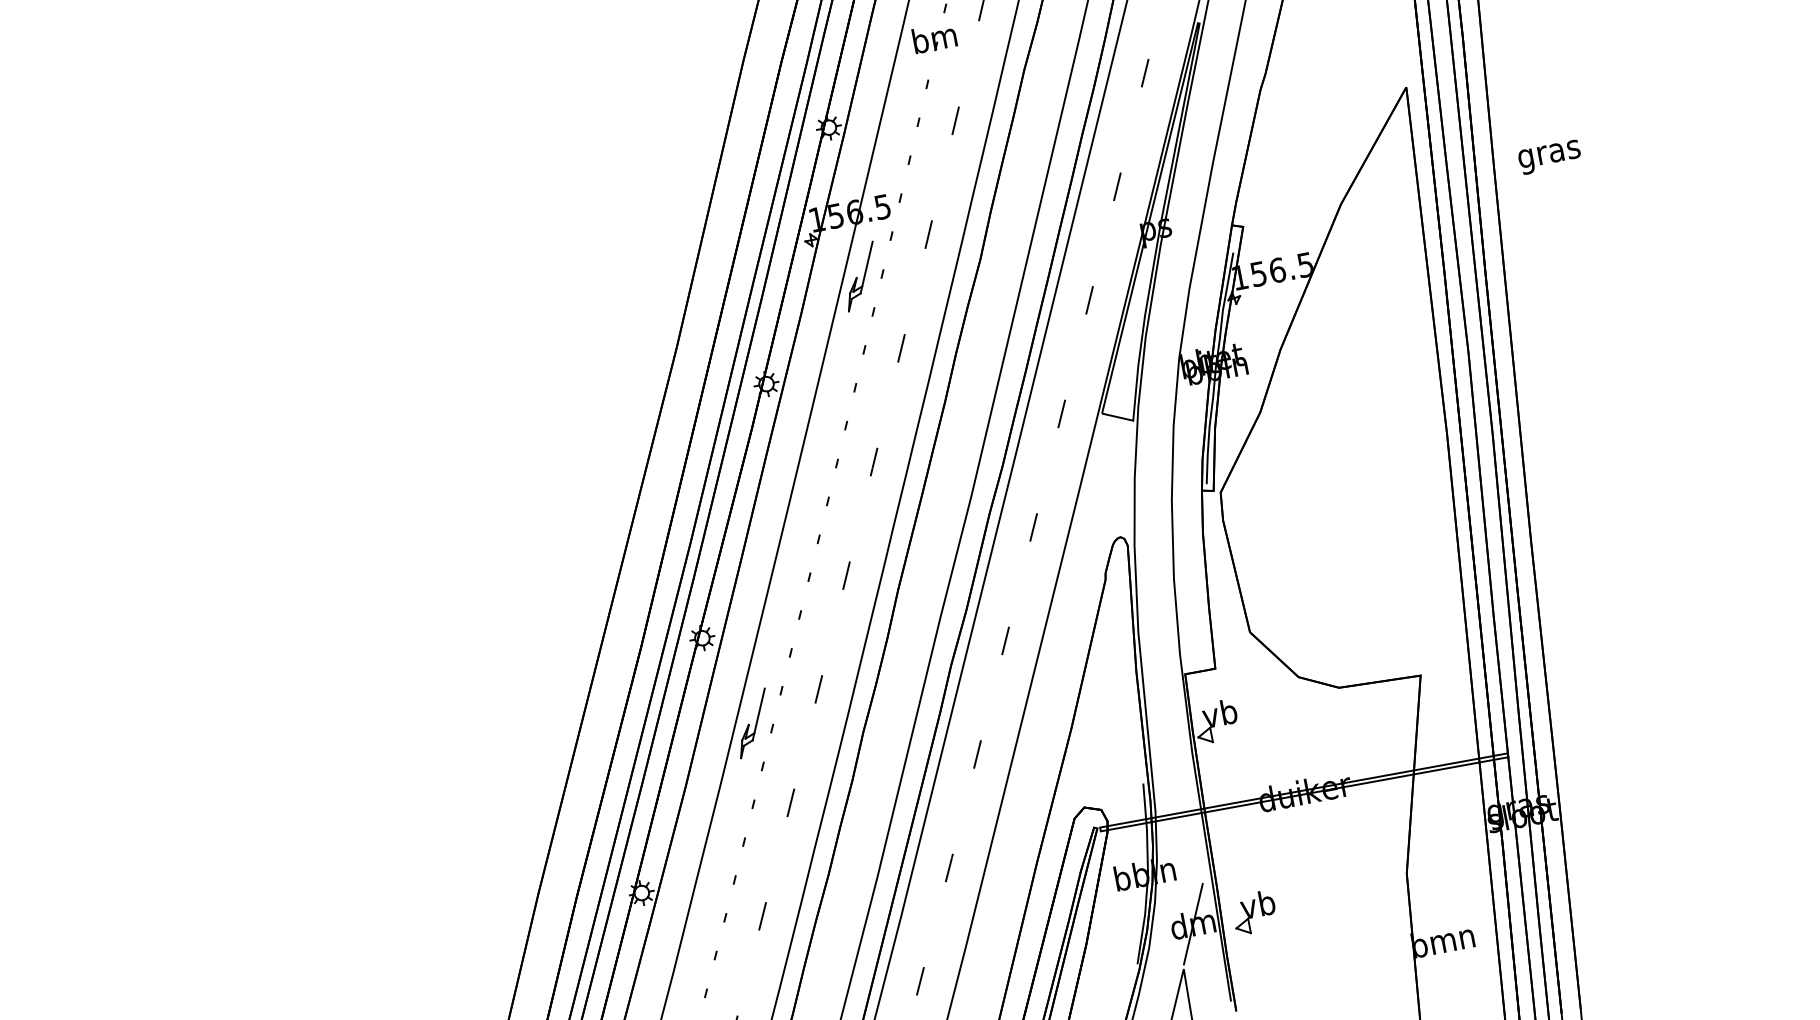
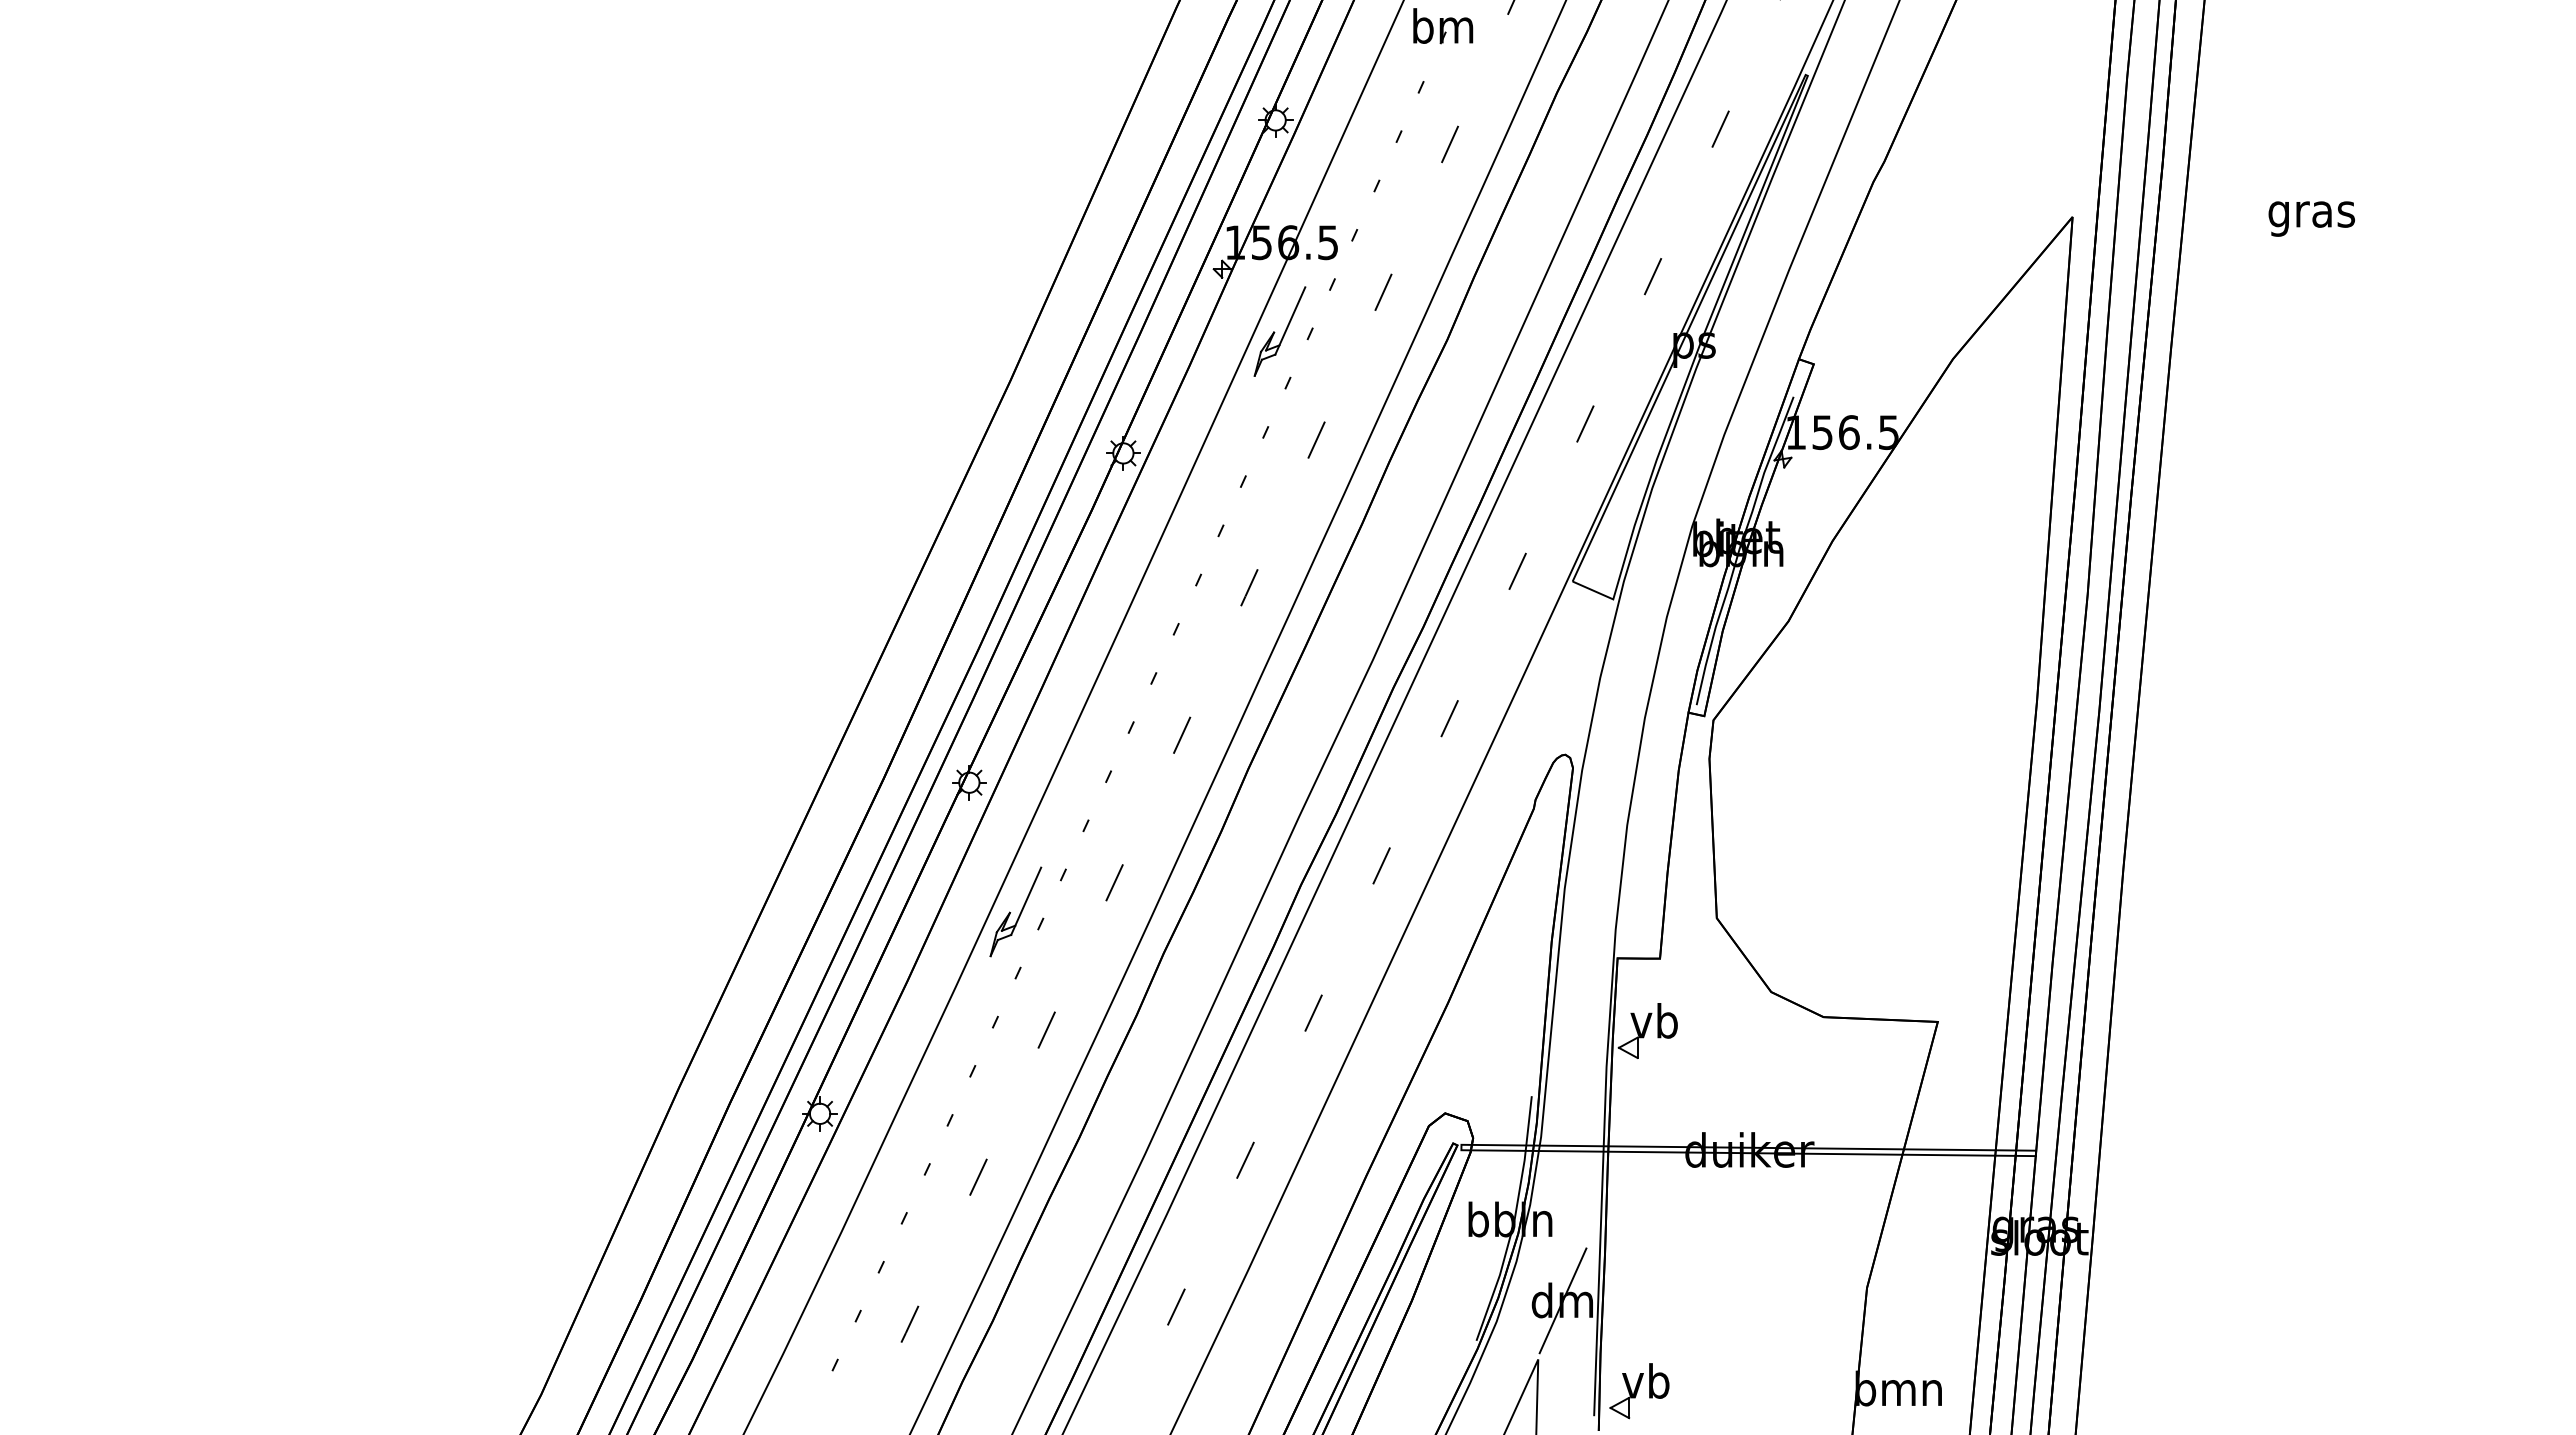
text: (1549, 157) -> (2311, 218), moved
part: (1254, 912) -> (1639, 1391), moved

